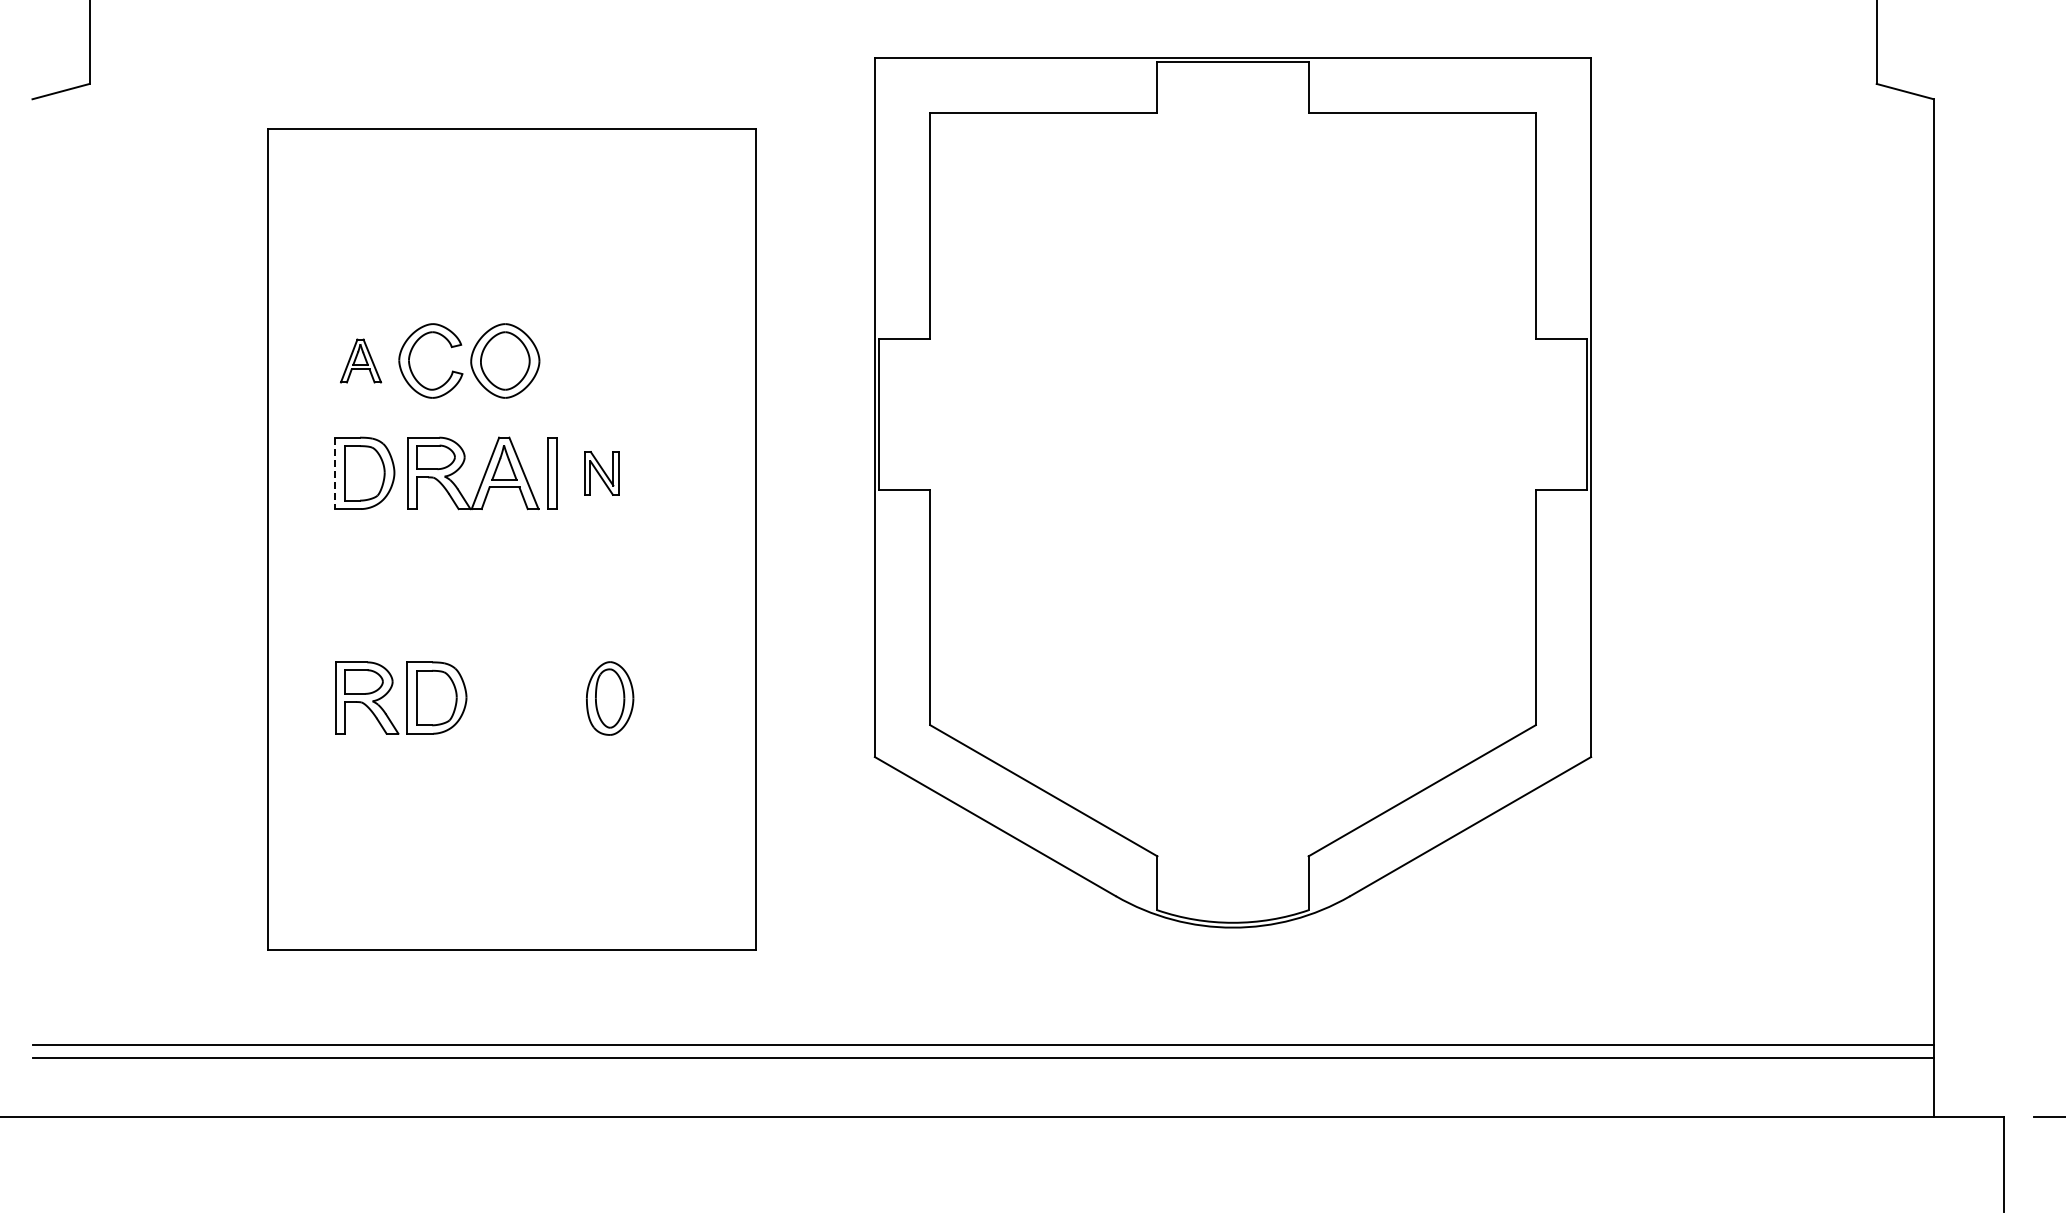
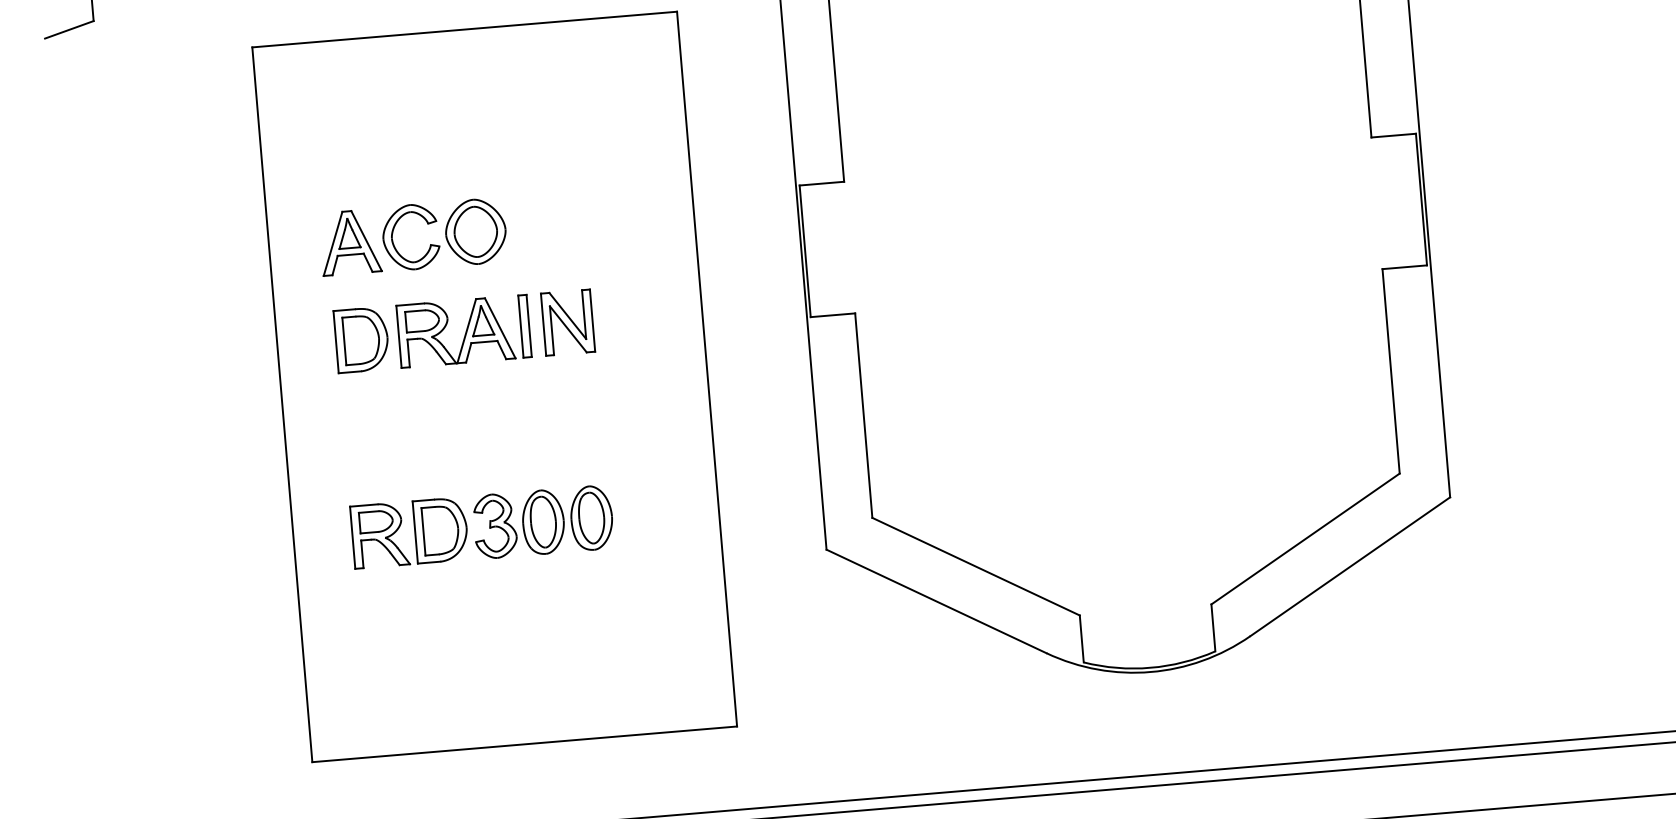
part: (360, 360) -> (349, 242), size x1.67
line: (335, 473) -> (336, 342), dashed -> solid
part: (601, 473) -> (567, 322), size x1.67
part: (526, 698) -> (518, 524), added

